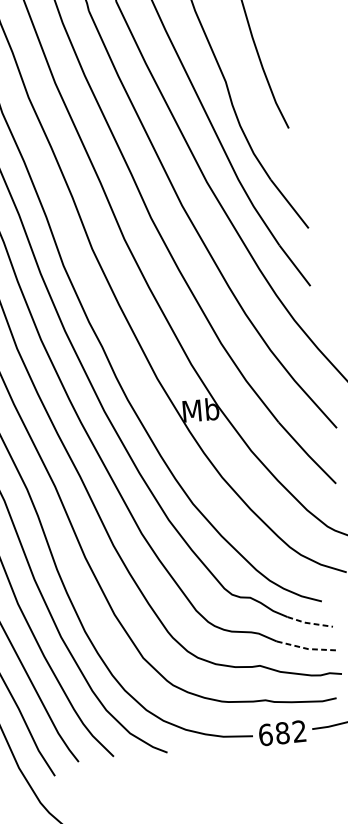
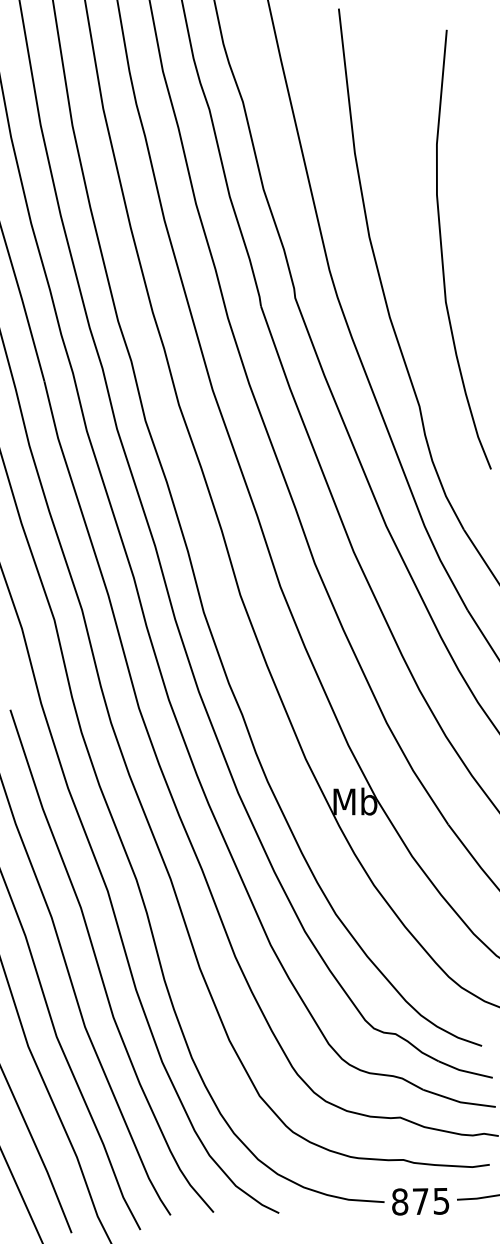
line: (310, 623) -> (465, 1071), dashed -> solid
line: (307, 649) -> (459, 1102), dashed -> solid
text: (282, 733) -> (420, 1201), 682 -> 875

